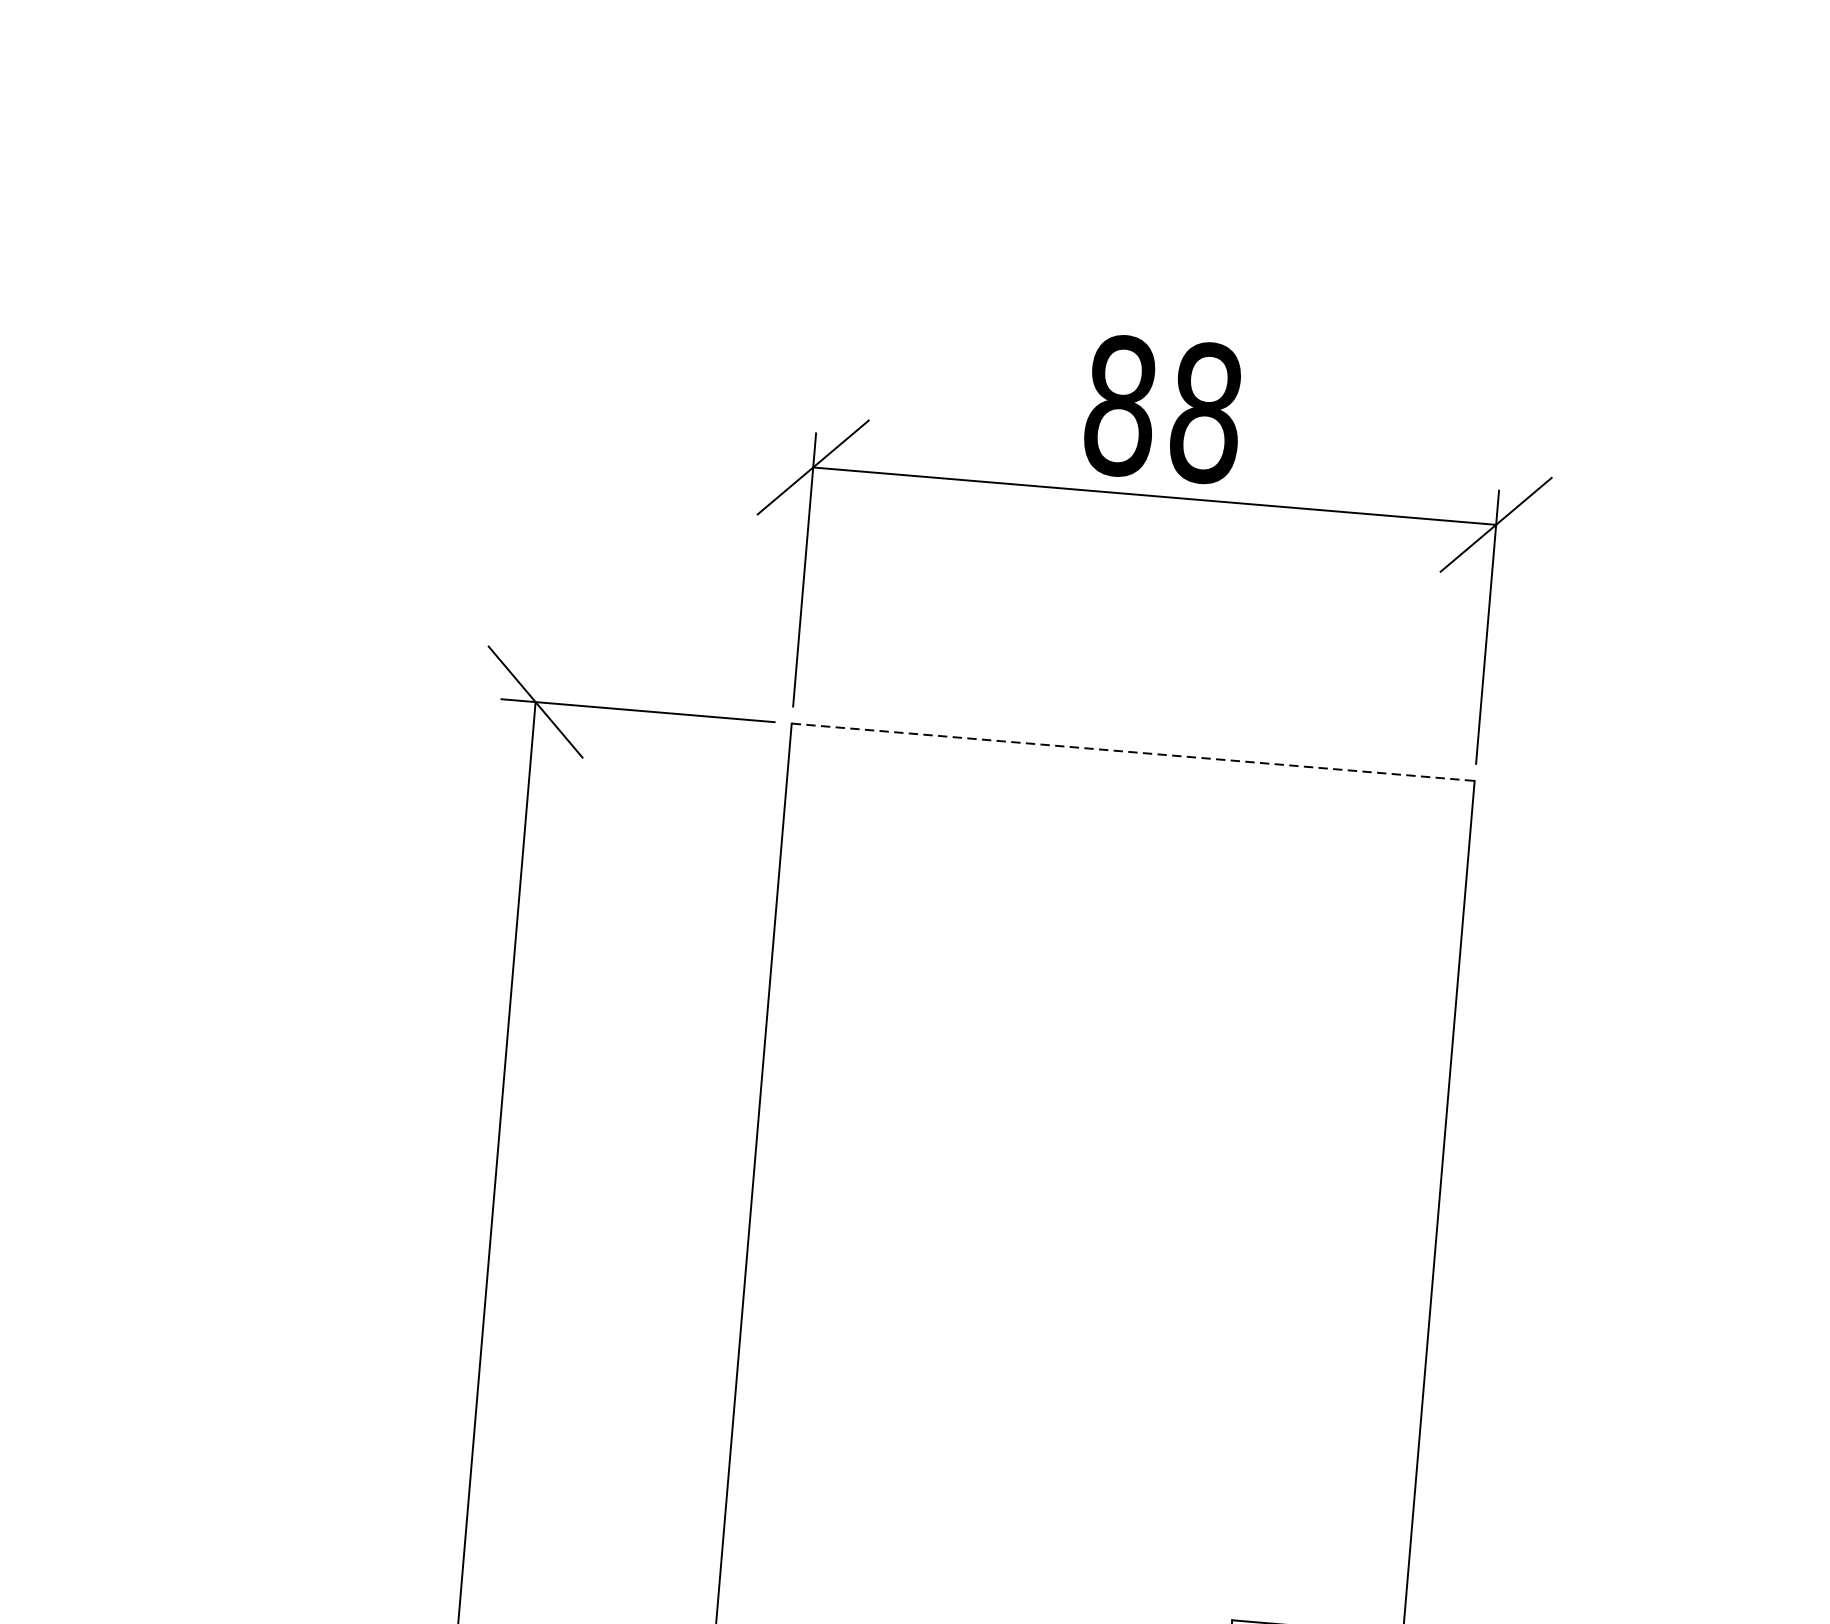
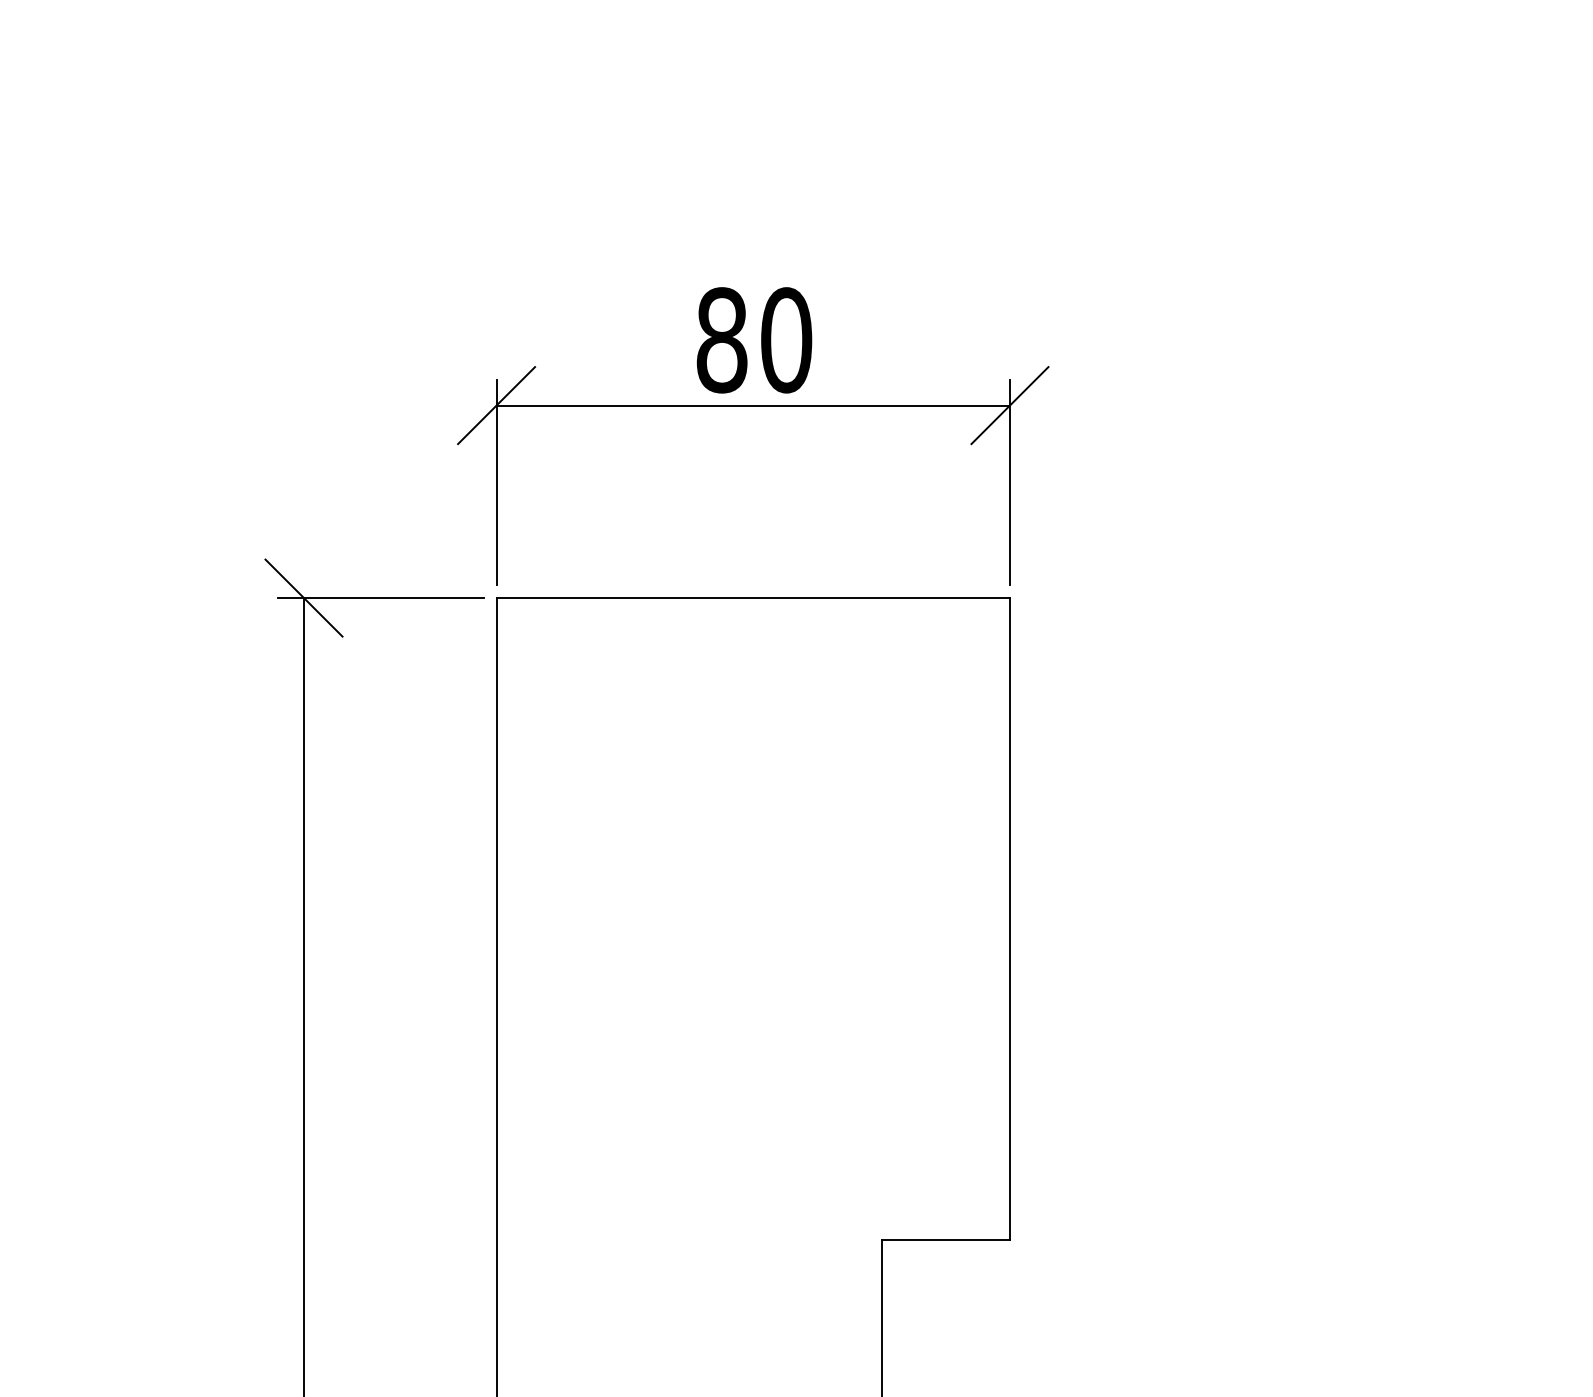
text: (1206, 413) -> (786, 340), 88 -> 80
line: (1133, 752) -> (753, 598), dashed -> solid

